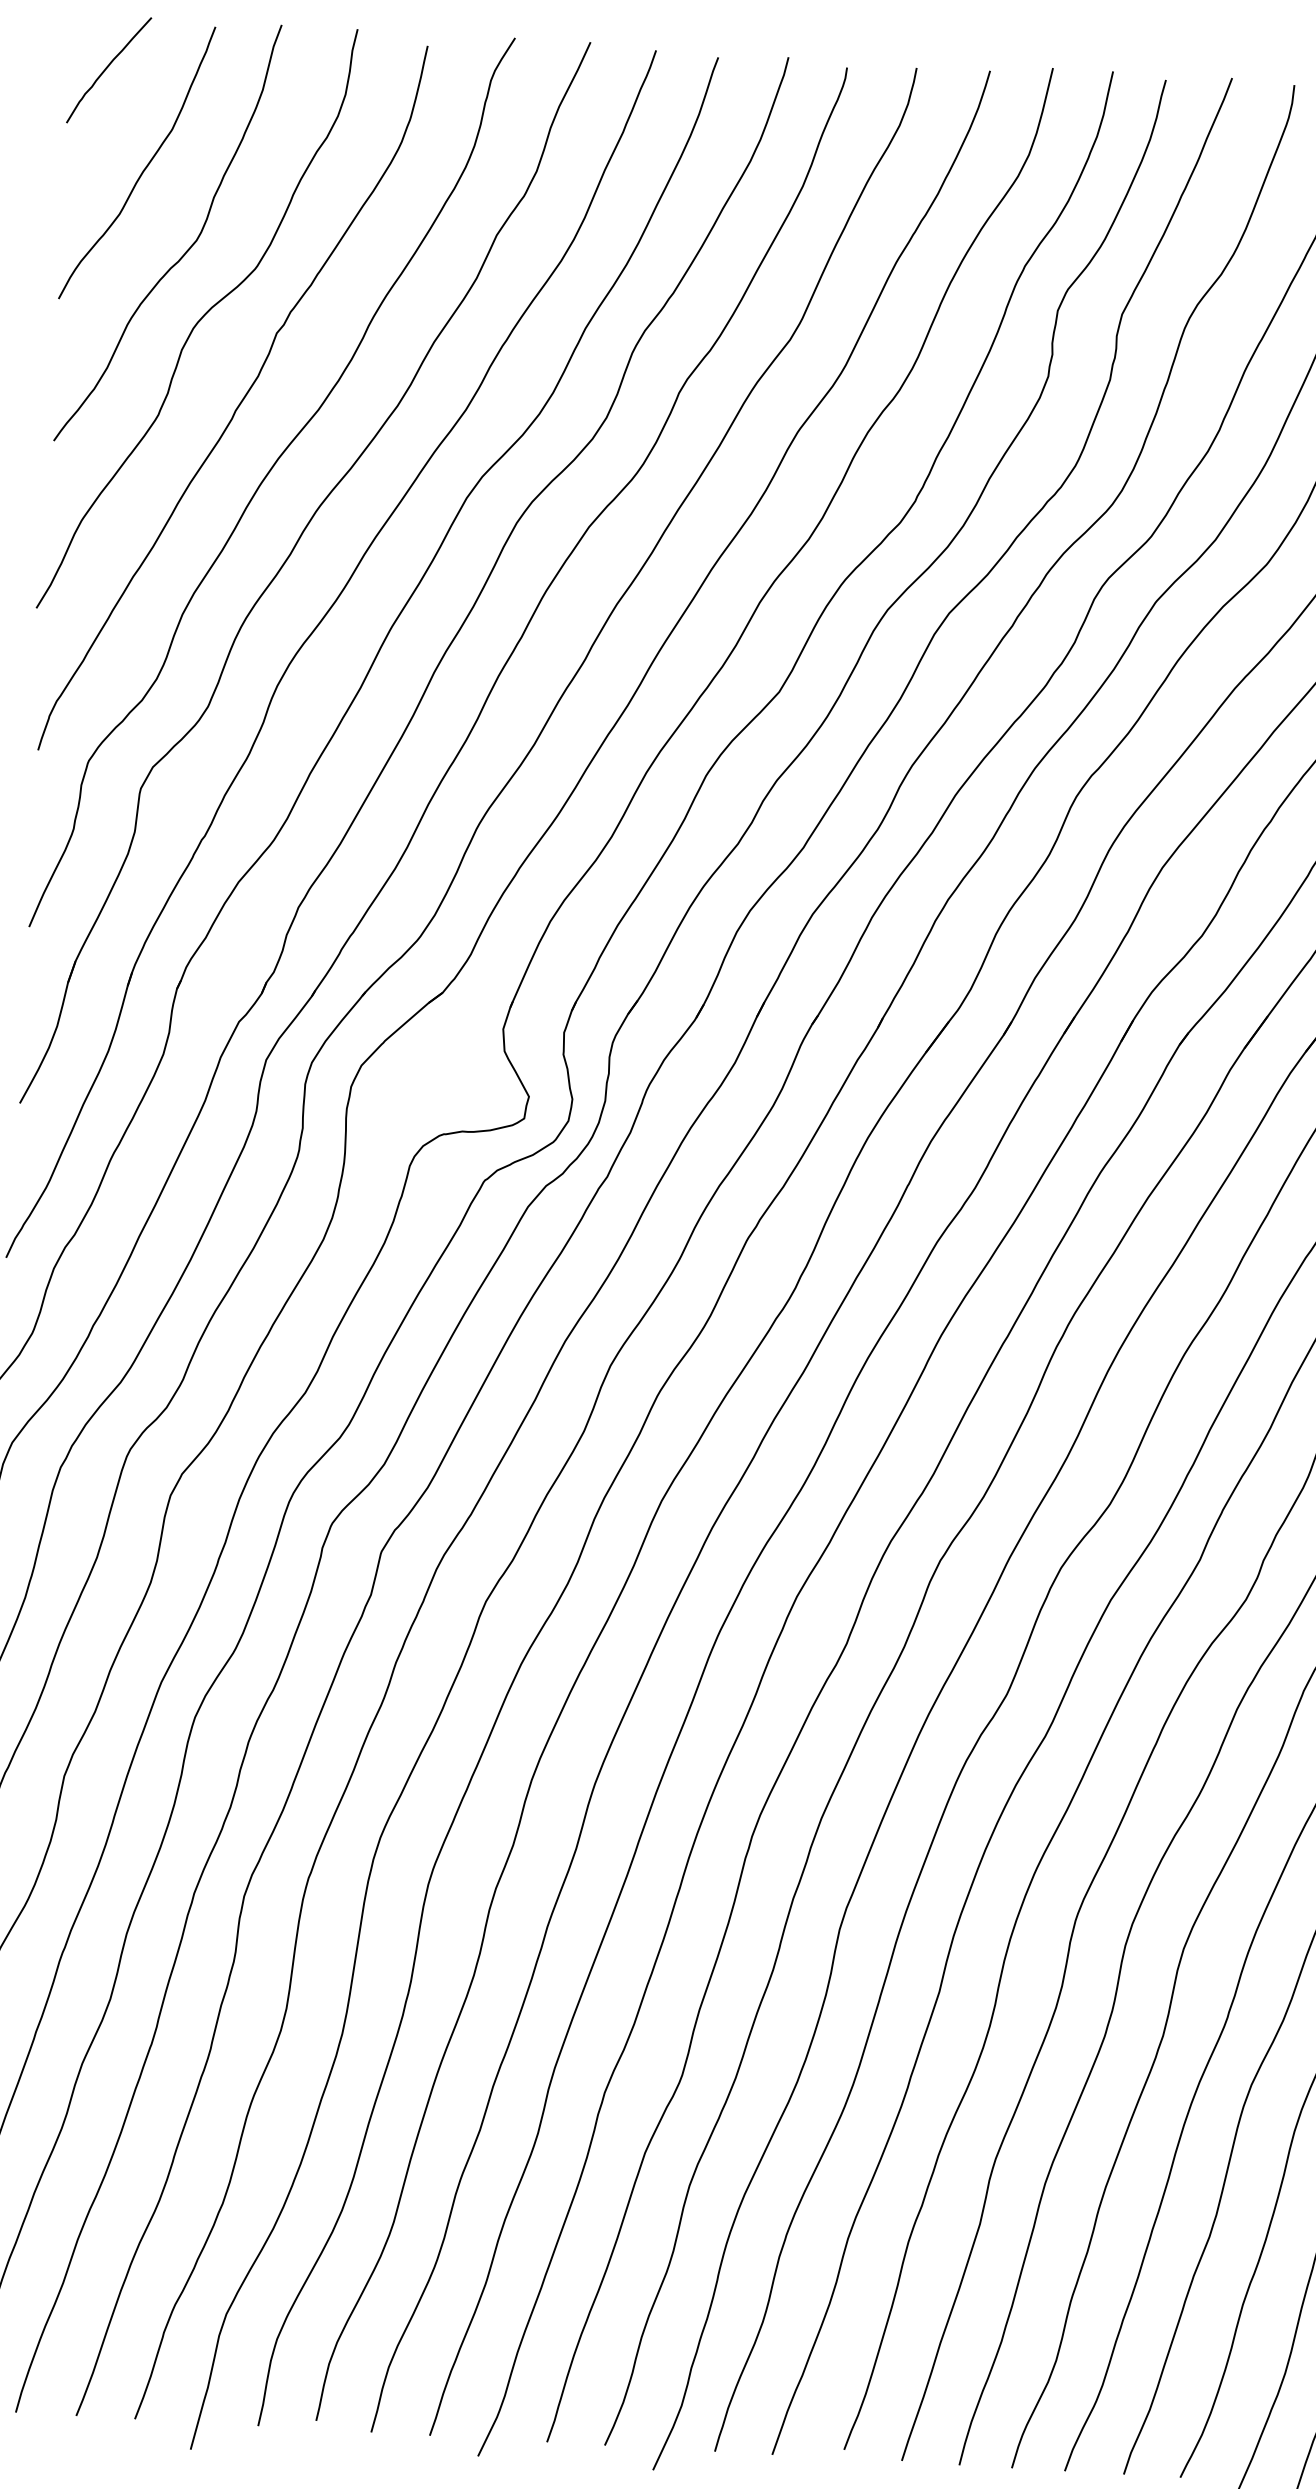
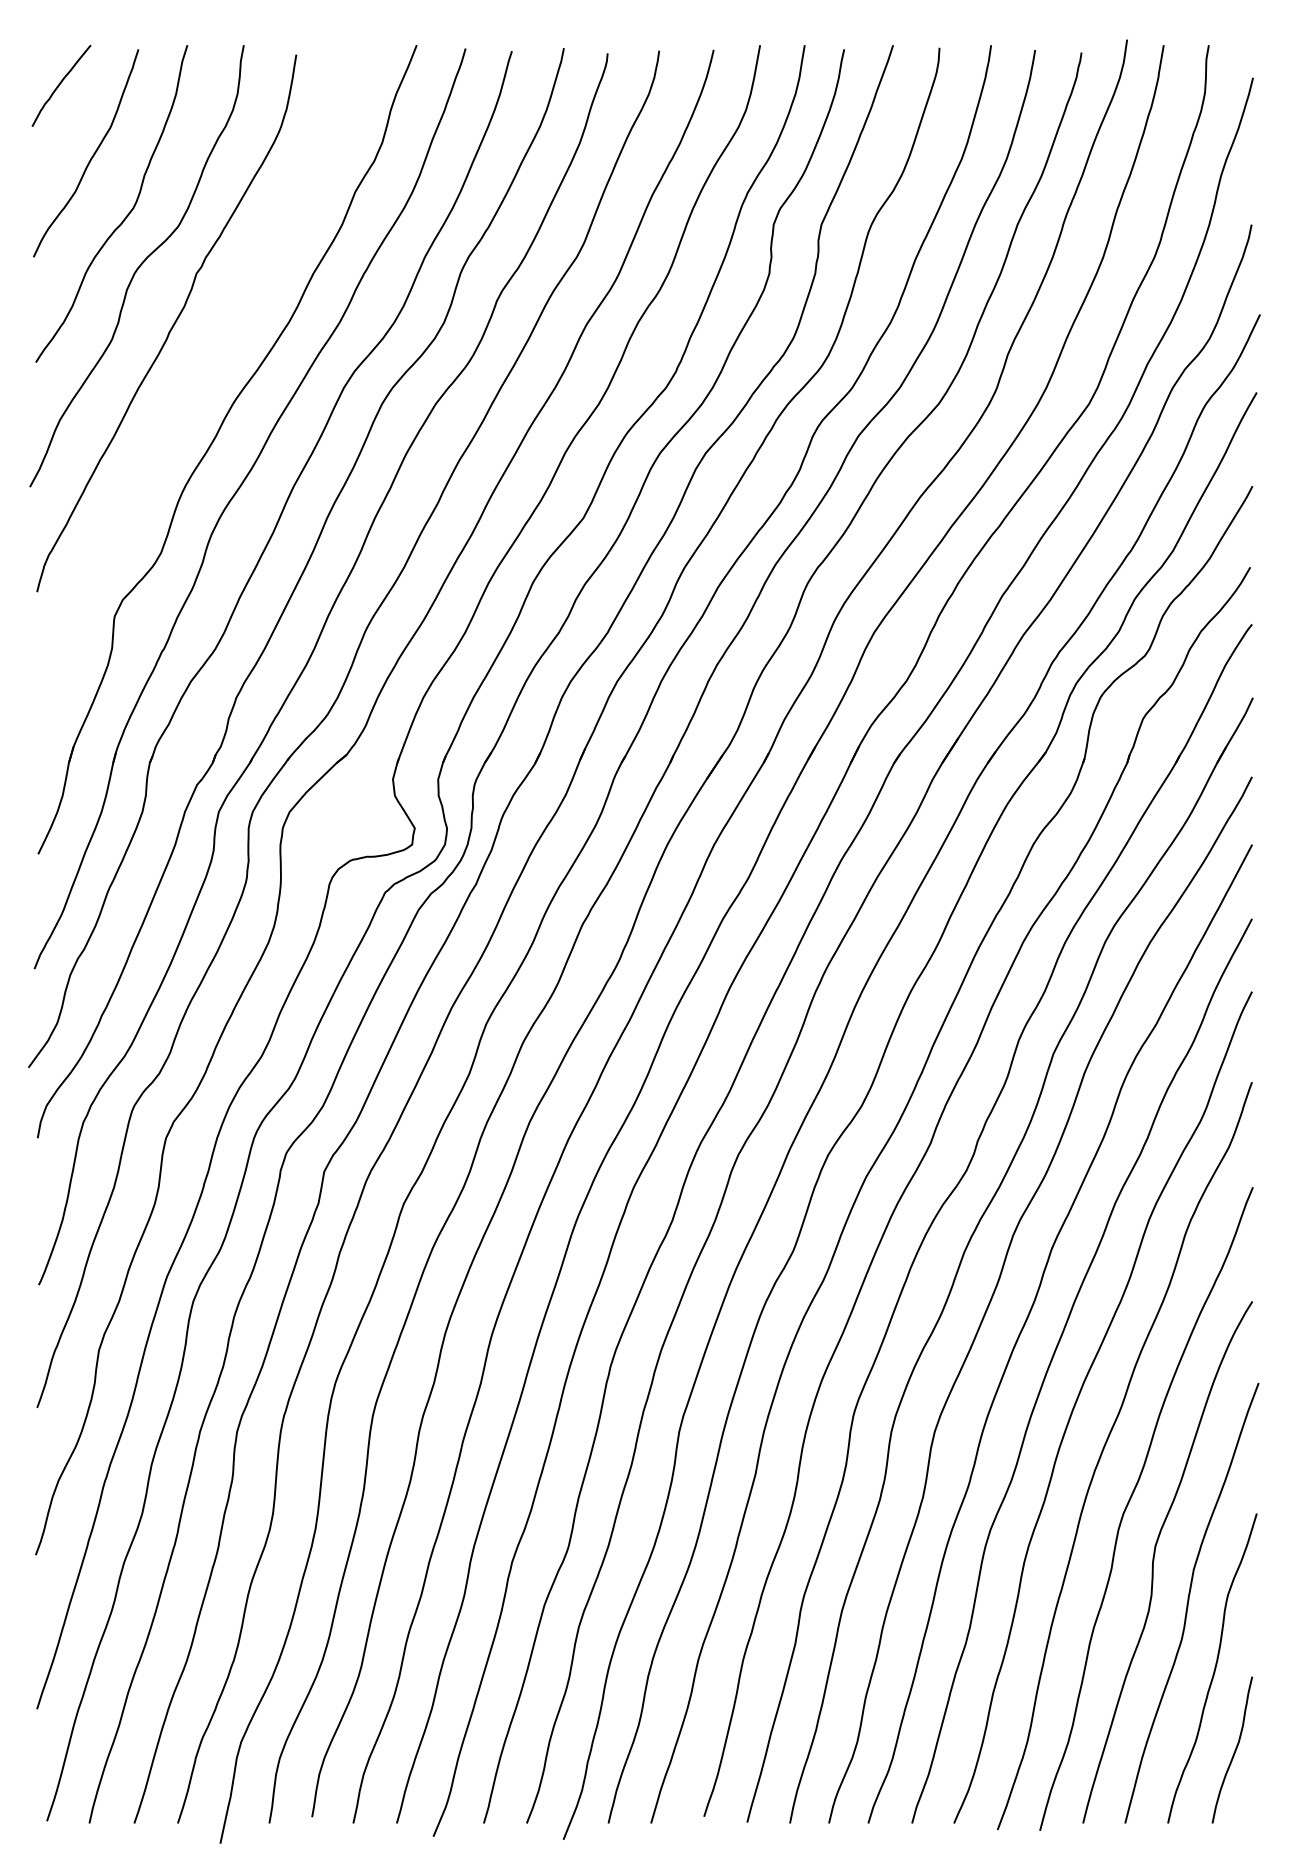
curve: (265, 479) -> (194, 382), removed

